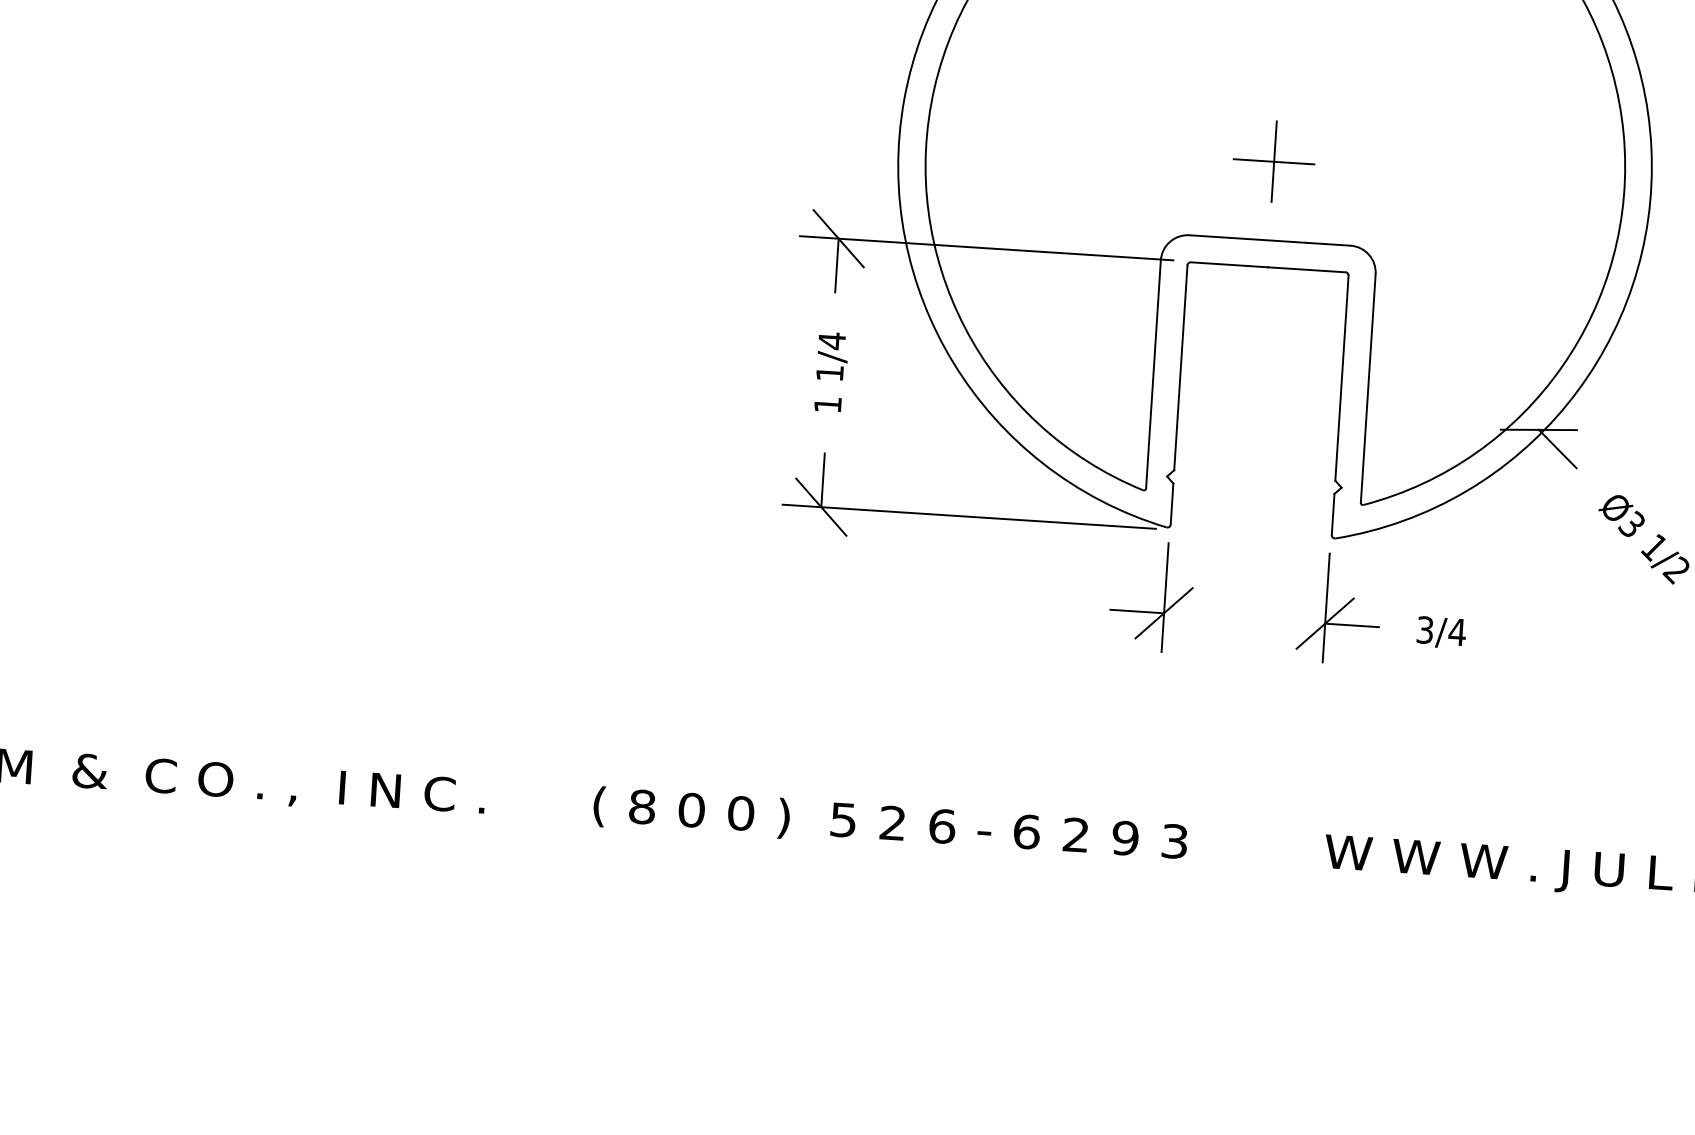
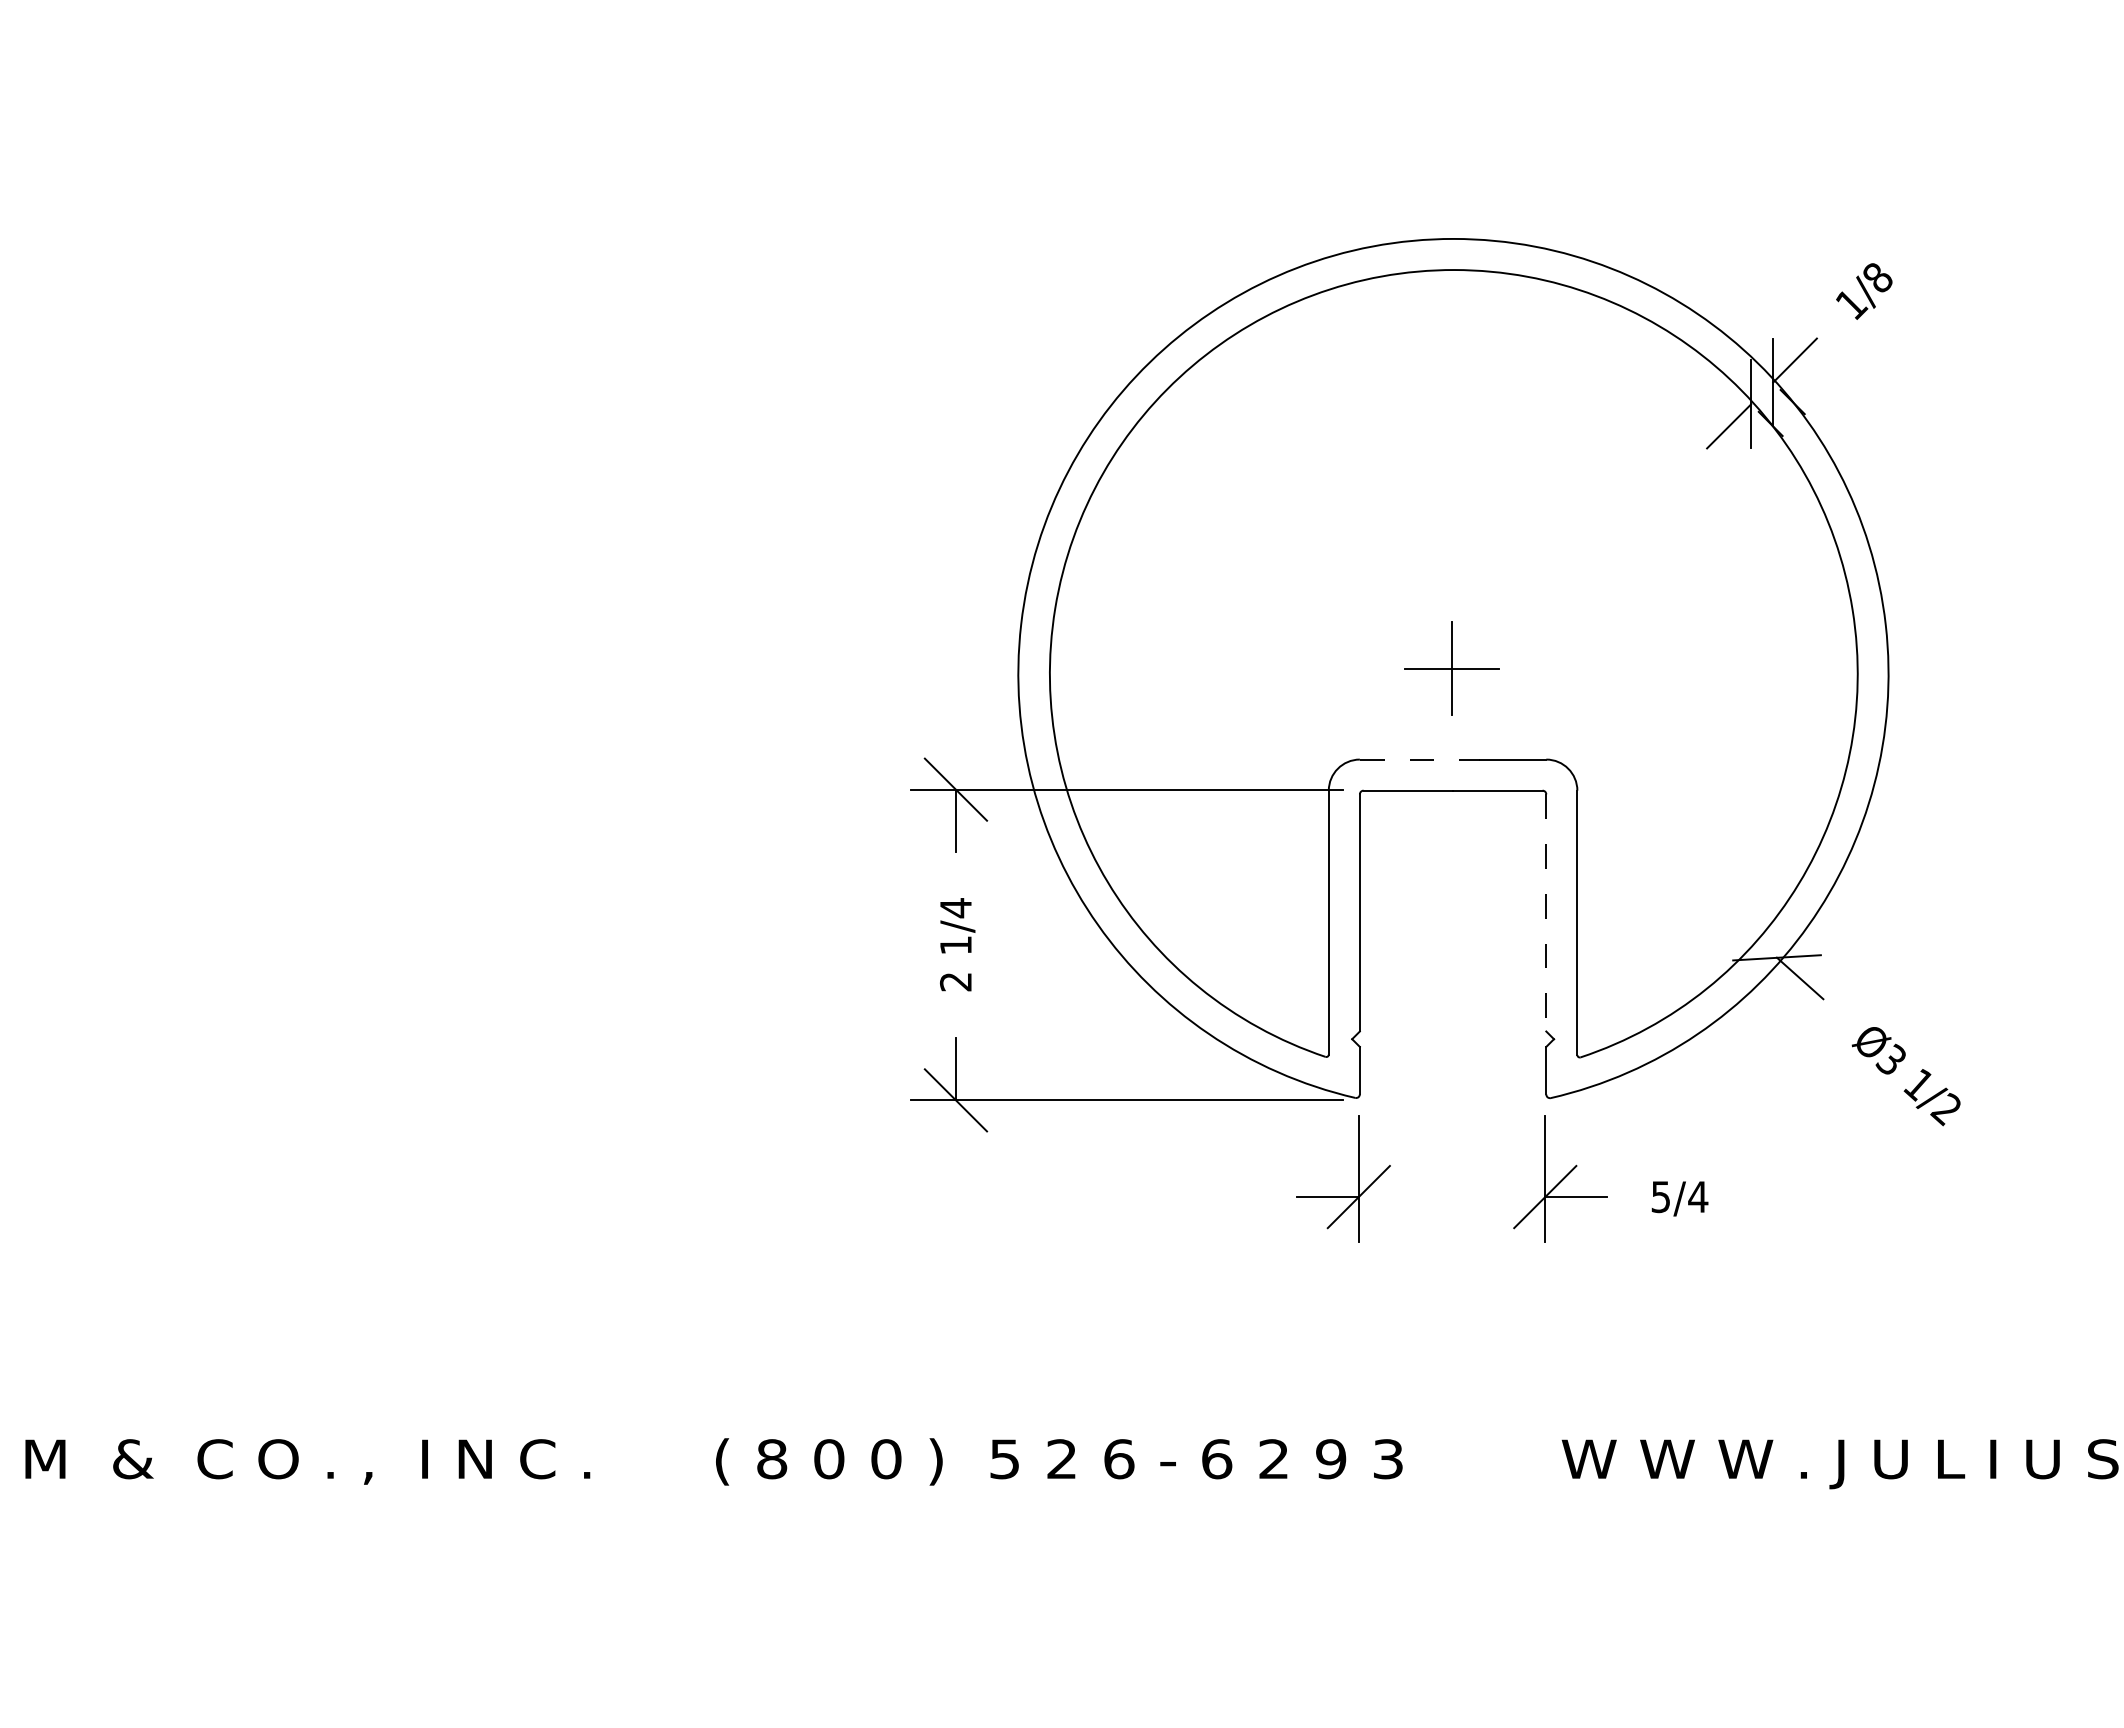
line: (1241, 238) -> (1420, 759), solid -> dashed
line: (1342, 377) -> (1546, 912), solid -> dashed
text: (827, 405) -> (955, 982), 1 -> 2
text: (1425, 629) -> (1661, 1196), 3/4 -> 5/4

